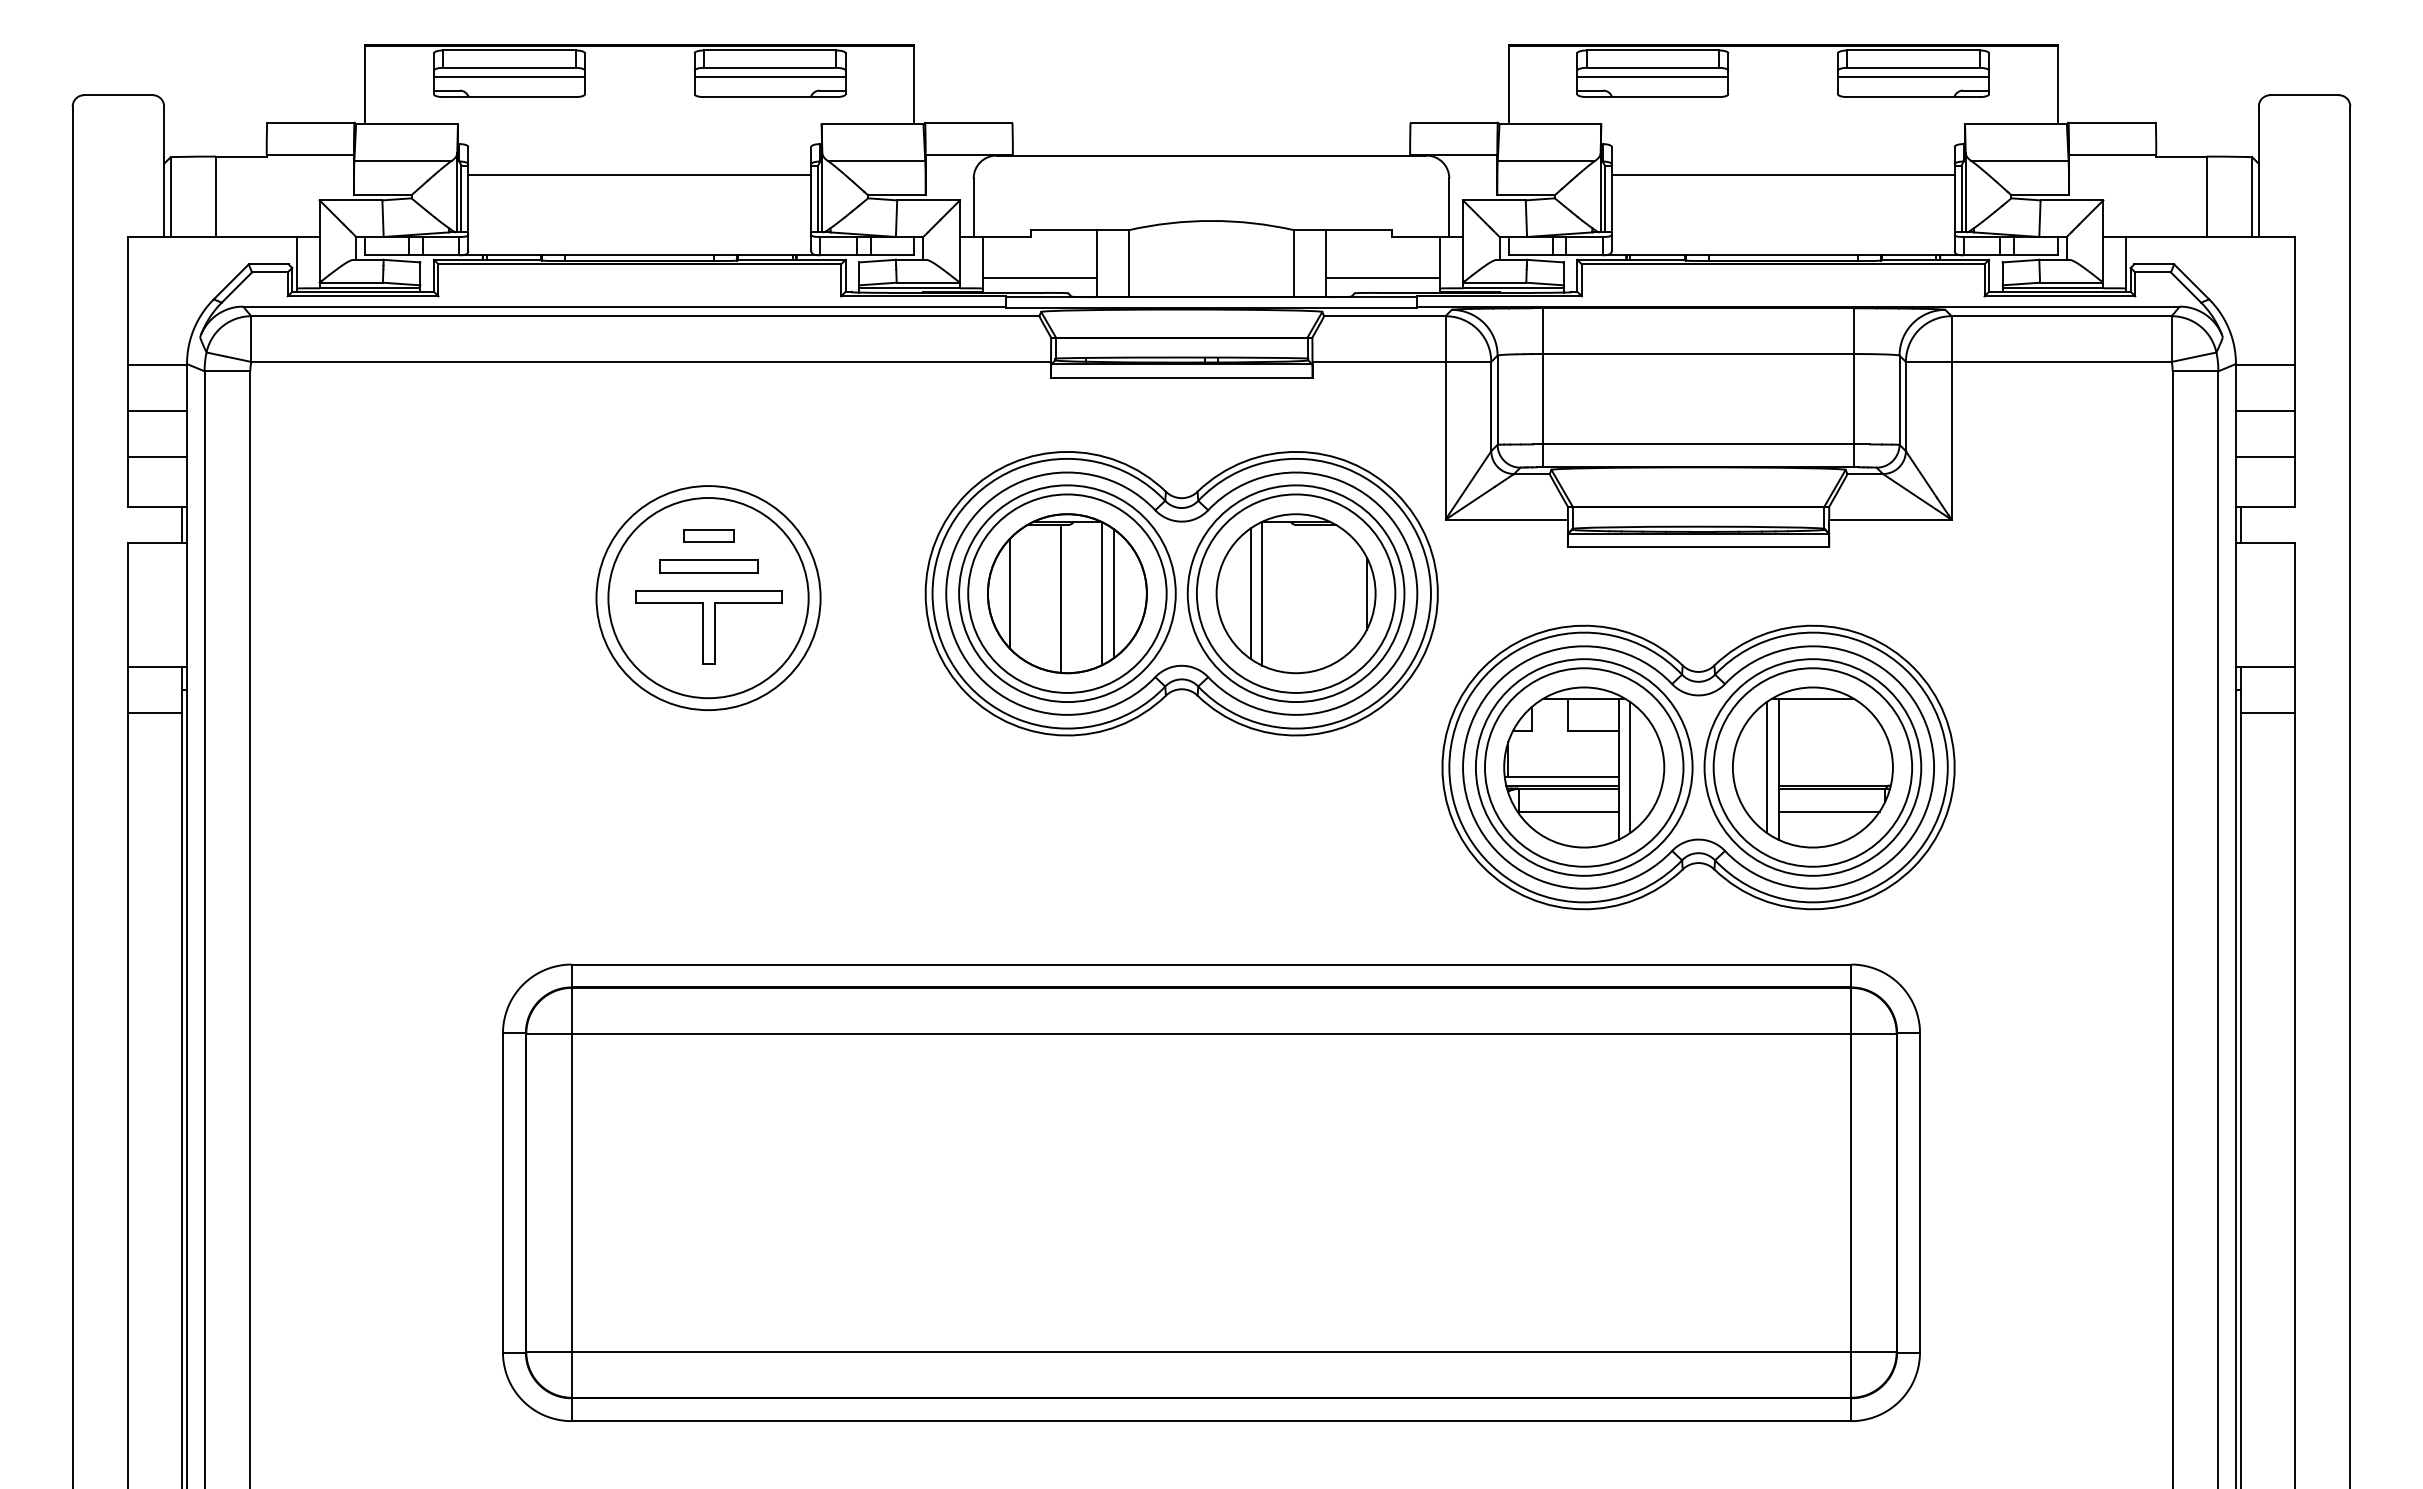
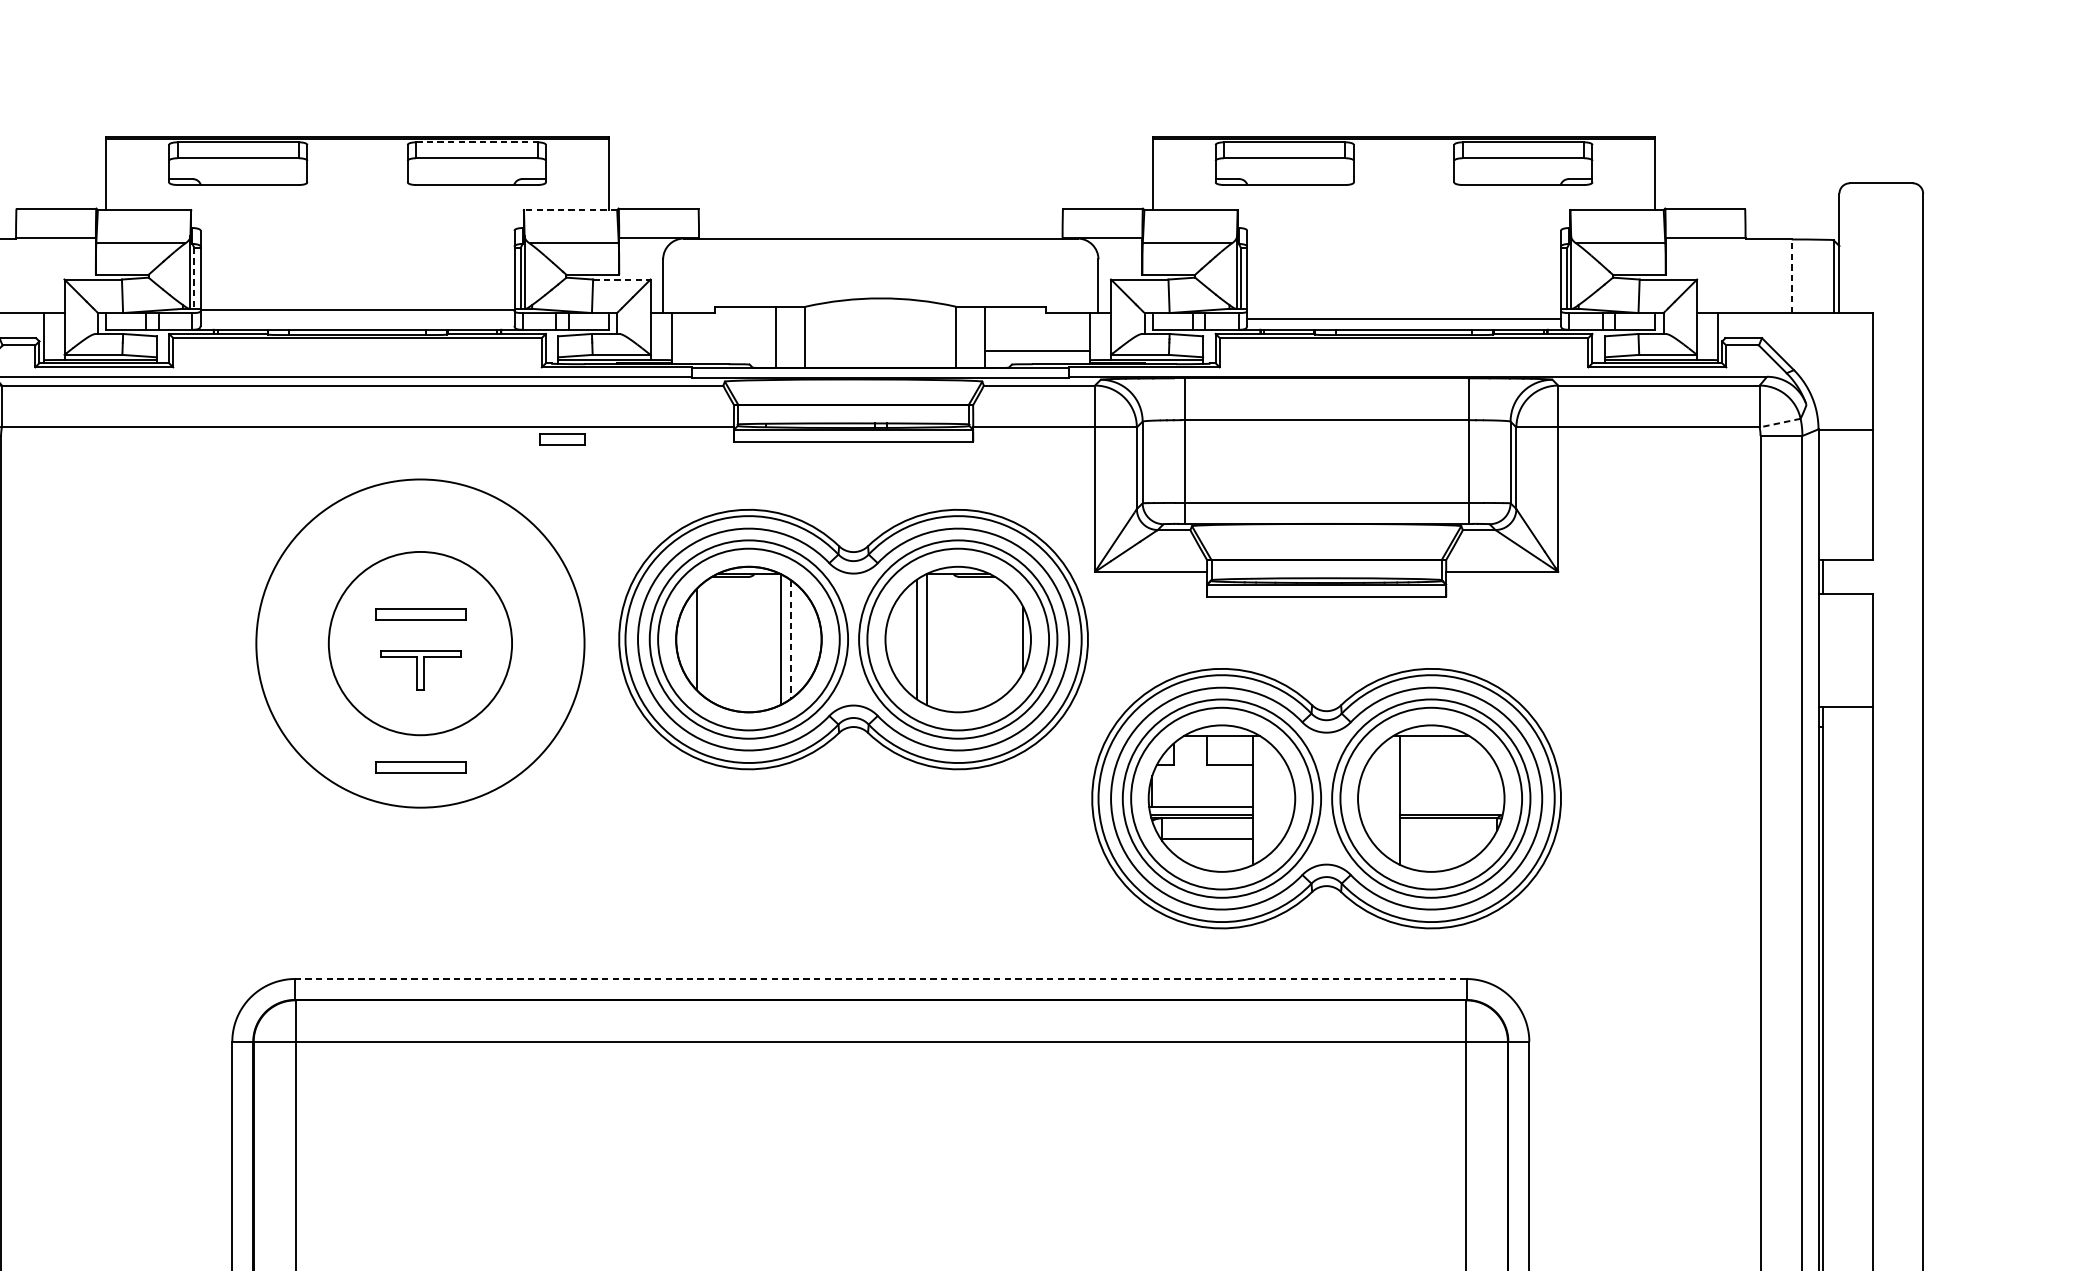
line: (770, 50) -> (477, 142), solid -> dashed
line: (508, 76) -> (237, 166), removed
line: (769, 76) -> (476, 166), removed
line: (1652, 76) -> (1284, 166), removed
line: (1913, 76) -> (1523, 166), removed
line: (872, 124) -> (570, 210), solid -> dashed
line: (639, 174) -> (357, 309), moved
line: (1782, 174) -> (1403, 319), moved
line: (2206, 196) -> (1791, 275), solid -> dashed
line: (461, 199) -> (194, 278), solid -> dashed
line: (929, 200) -> (622, 279), solid -> dashed
line: (1039, 278) -> (723, 351), removed
line: (2194, 357) -> (1780, 423), solid -> dashed
line: (2265, 410) -> (1845, 471), removed
line: (2265, 456) -> (1845, 513), removed
part: (708, 535) -> (562, 438), moved
line: (1113, 593) -> (791, 639), solid -> dashed
circle: (708, 598) -> (420, 643), size x1.6
line: (1060, 598) -> (742, 643), removed
part: (708, 627) -> (420, 670), size x0.6
line: (2267, 712) -> (1847, 748), removed
part: (708, 733) -> (420, 767), added
line: (1629, 767) -> (1263, 798), removed
line: (1767, 767) -> (1389, 798), removed
line: (1828, 811) -> (1445, 838), removed
line: (1211, 964) -> (880, 978), solid -> dashed

